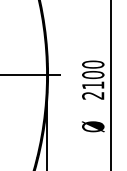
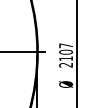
text: (93, 64) -> (66, 45), 2100 -> 2107

